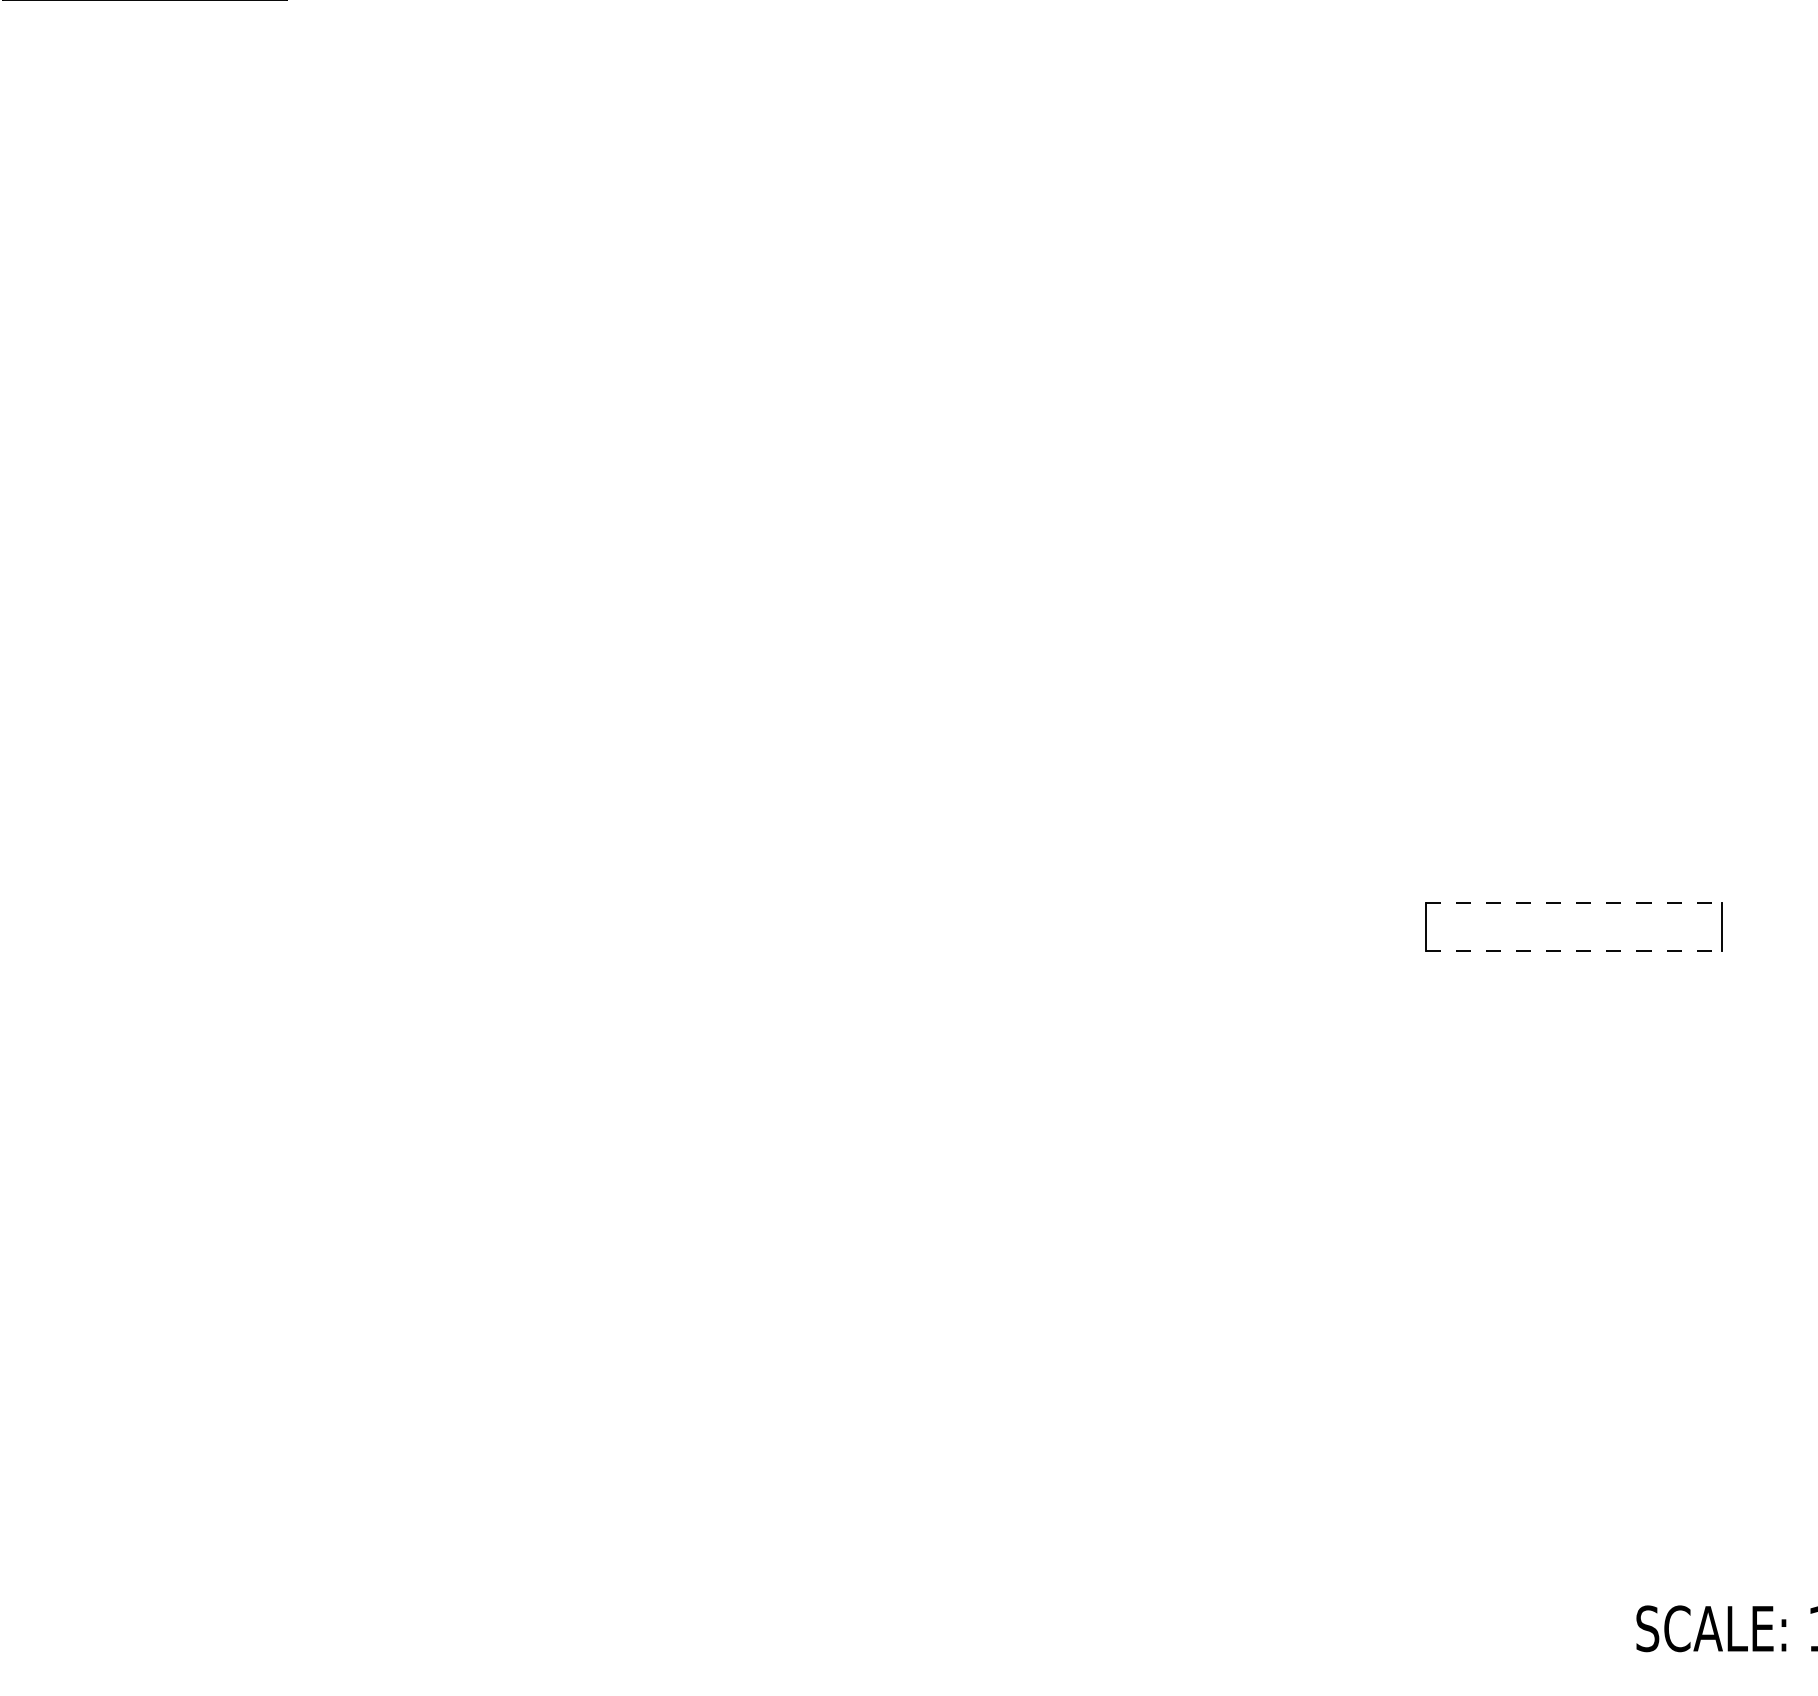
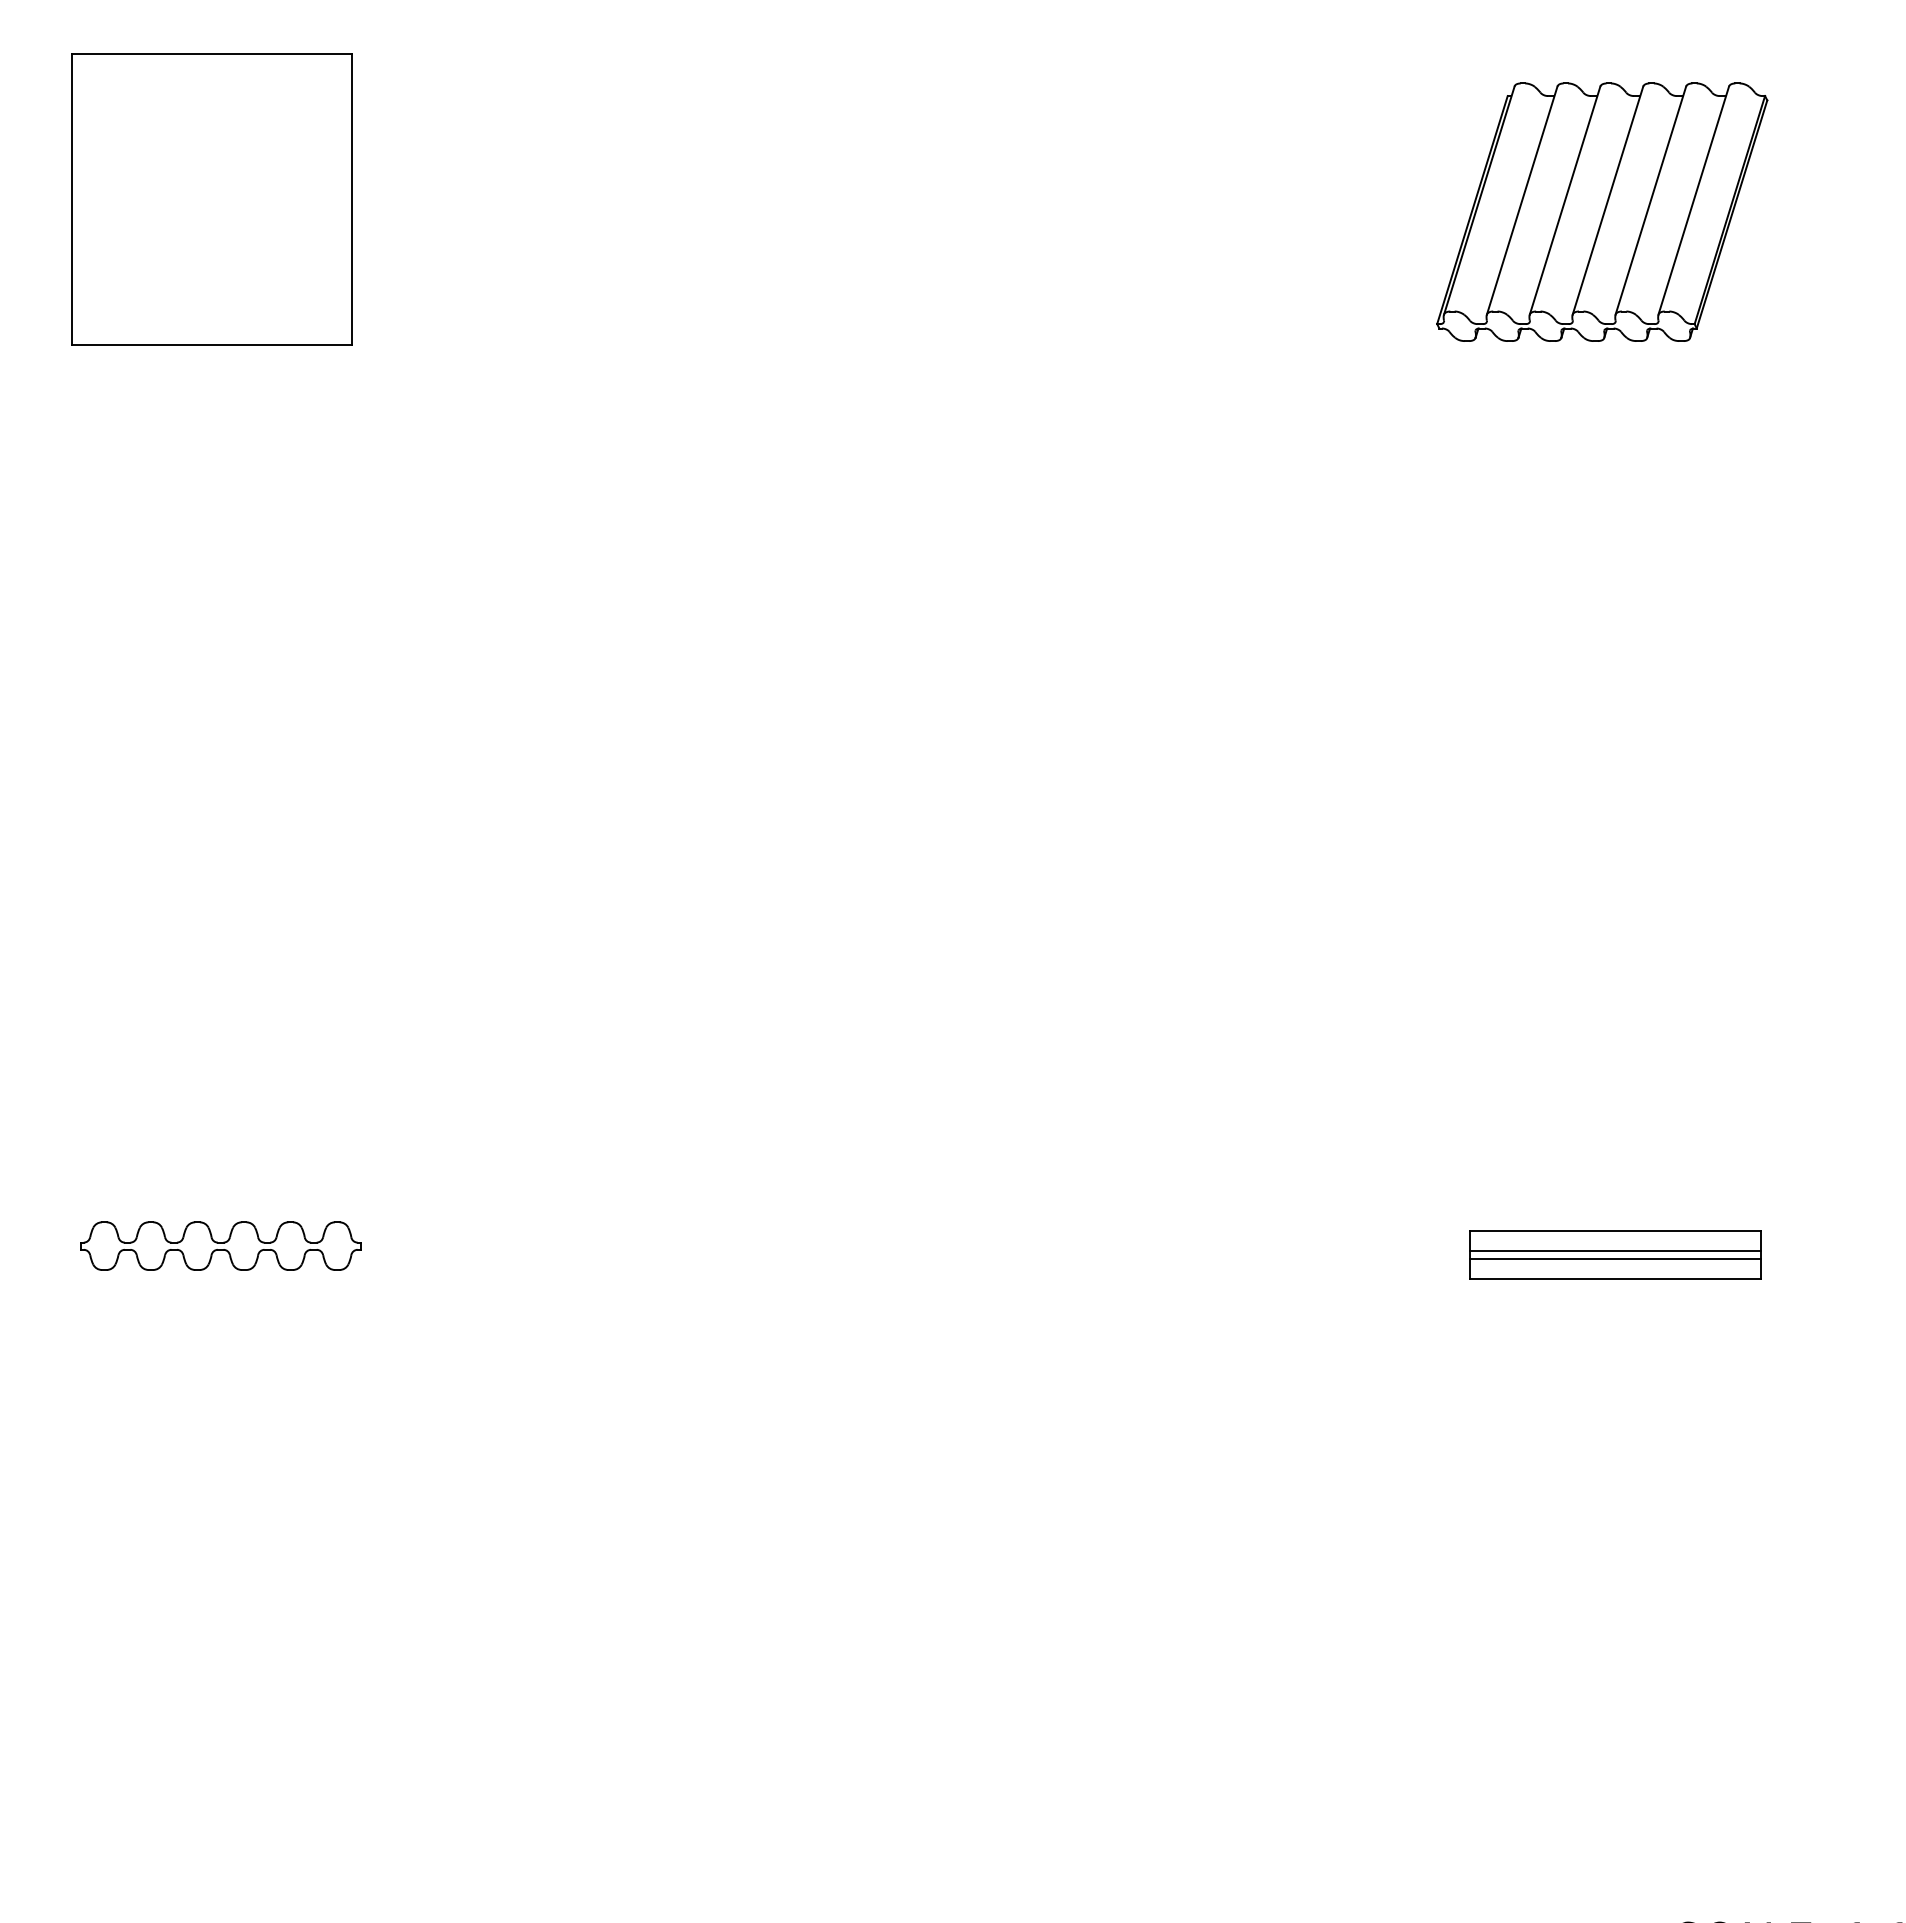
line: (1573, 902) -> (1615, 1231), dashed -> solid
part: (153, 917) -> (220, 1245), added
line: (1573, 923) -> (1615, 1251), added
line: (1573, 930) -> (1615, 1258), added
line: (1573, 950) -> (1615, 1278), dashed -> solid

